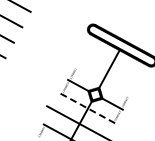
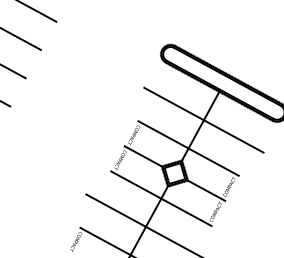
line: (110, 65) -> (202, 119), added
line: (102, 81) -> (187, 149), added
line: (88, 108) -> (162, 198), dashed -> solid

